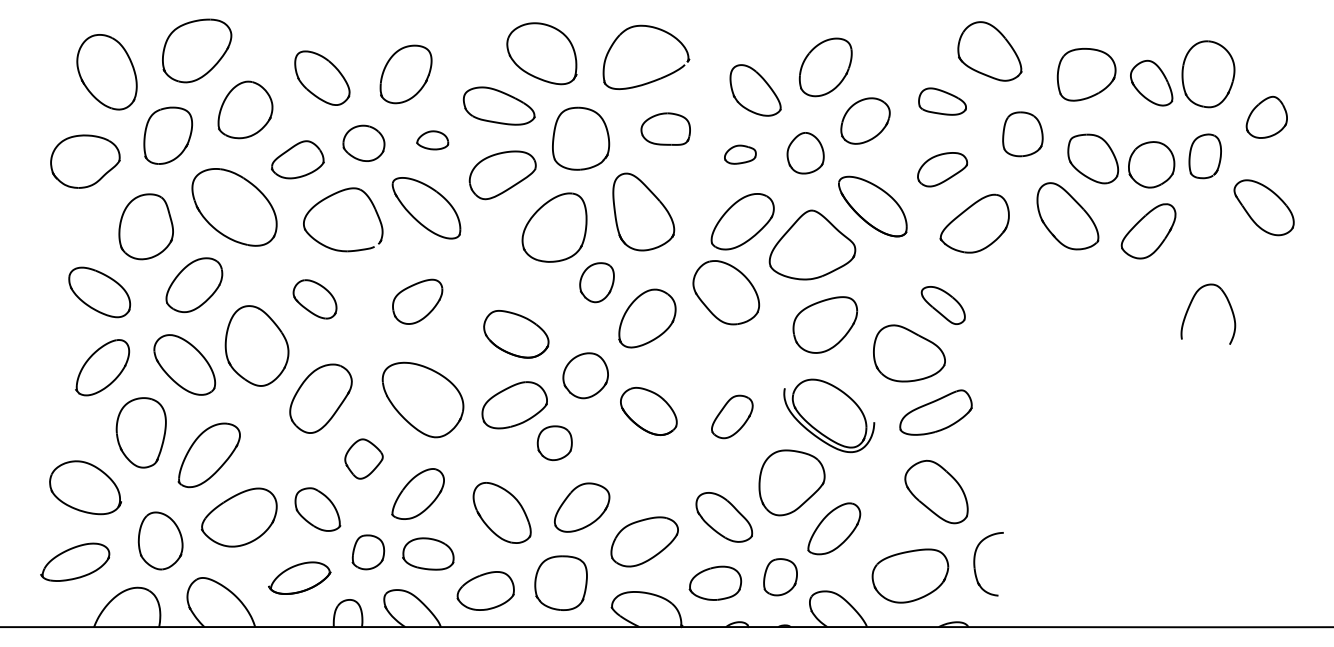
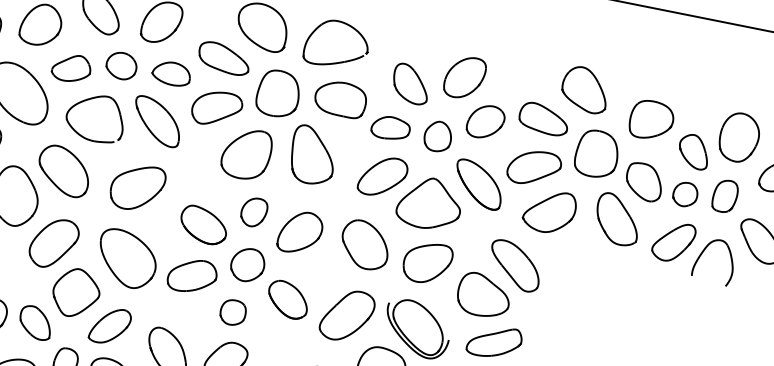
part: (1151, 82) -> (694, 151), moved
part: (942, 101) -> (544, 118), size x1.43
part: (665, 128) -> (340, 98), size x1.43
part: (1022, 134) -> (596, 154), size x1.43
part: (432, 140) -> (171, 73), size x1.67
part: (740, 154) -> (391, 128), size x1.67
part: (1151, 164) -> (685, 194), size x0.71
part: (942, 169) -> (534, 167), size x1.43
part: (596, 282) -> (253, 212), moved
part: (726, 292) -> (365, 244), moved
part: (314, 299) -> (63, 171), size x1.67
part: (417, 301) -> (137, 187), size x1.43
part: (1191, 304) -> (703, 251), moved
part: (943, 305) -> (515, 265), size x1.67
part: (732, 416) -> (347, 315), size x1.67
part: (554, 443) -> (232, 312), moved
part: (363, 458) -> (75, 292), size x1.67

